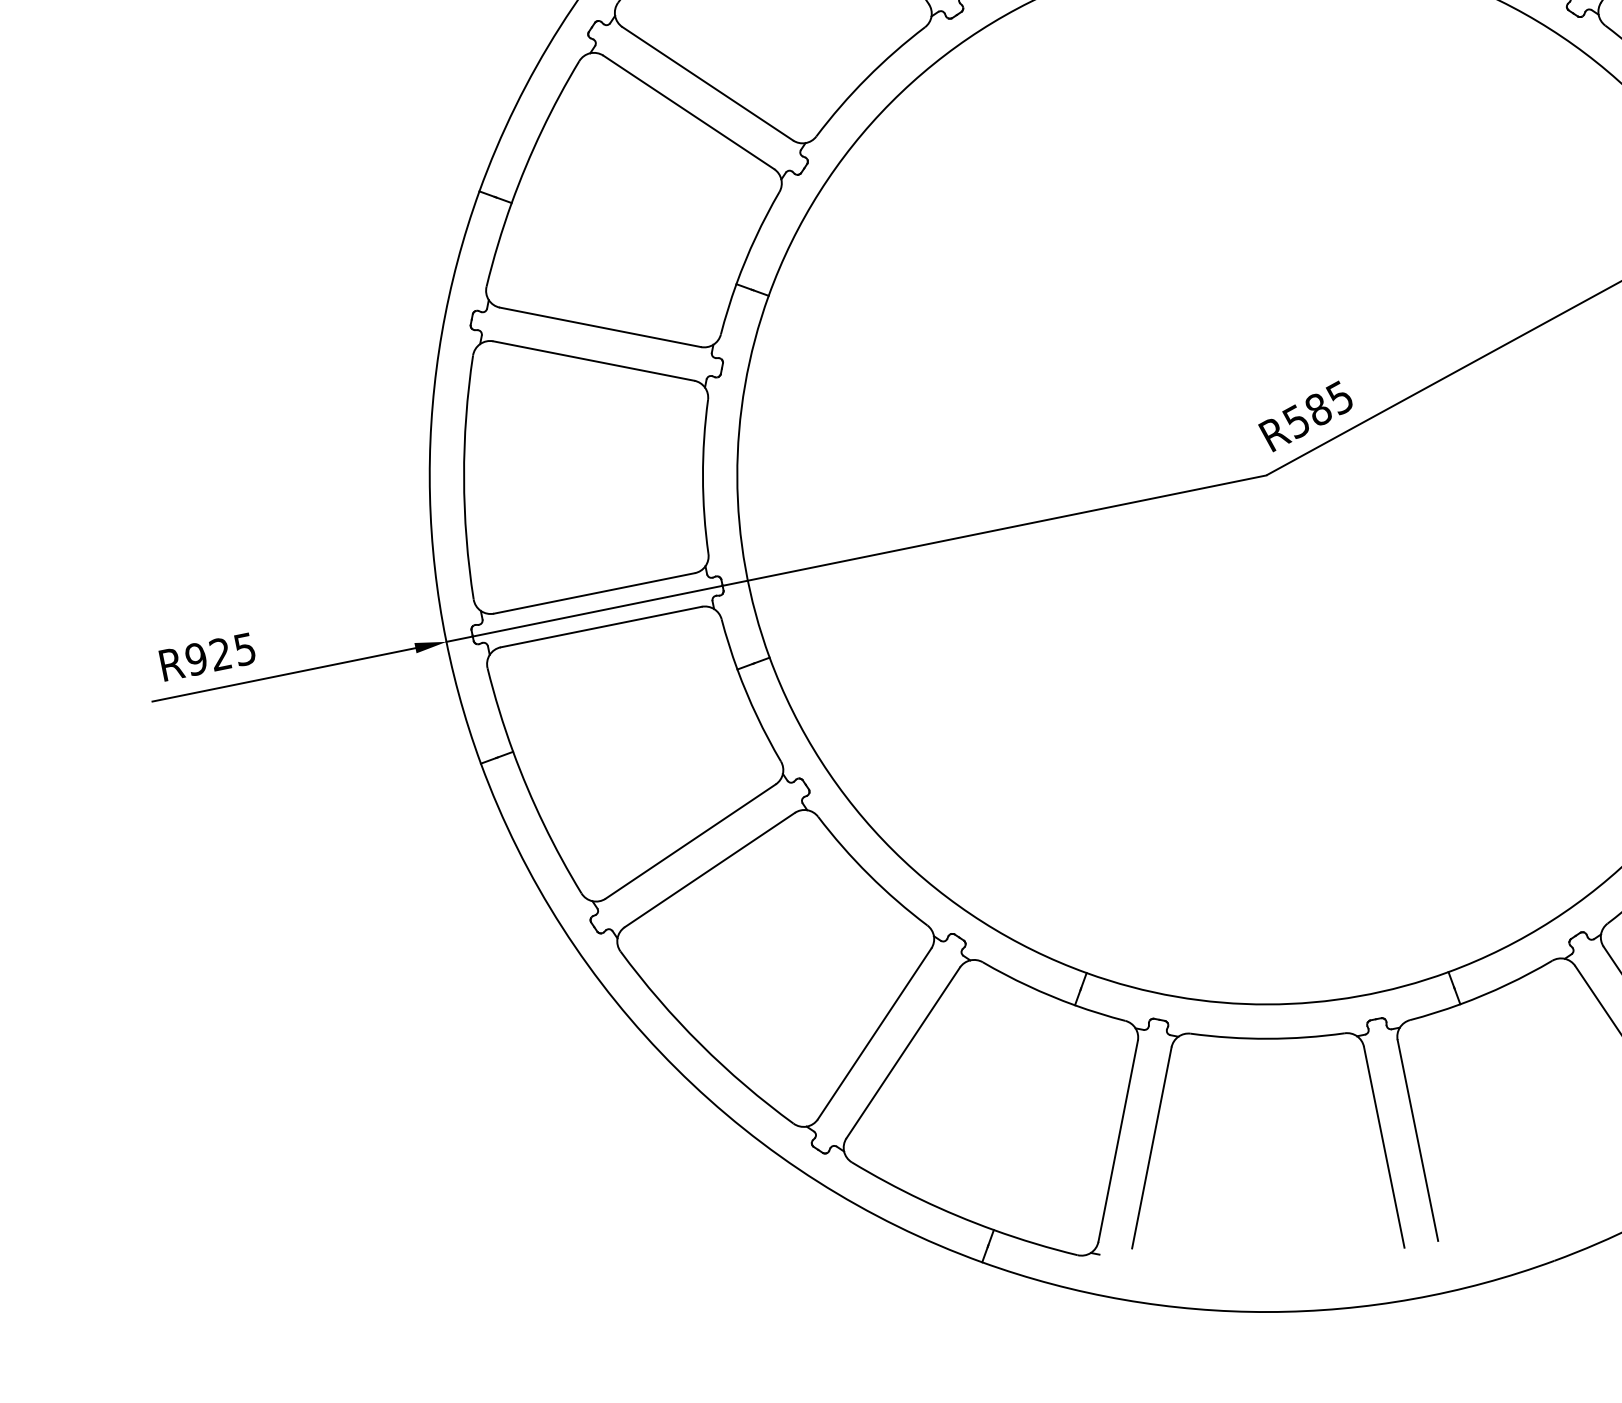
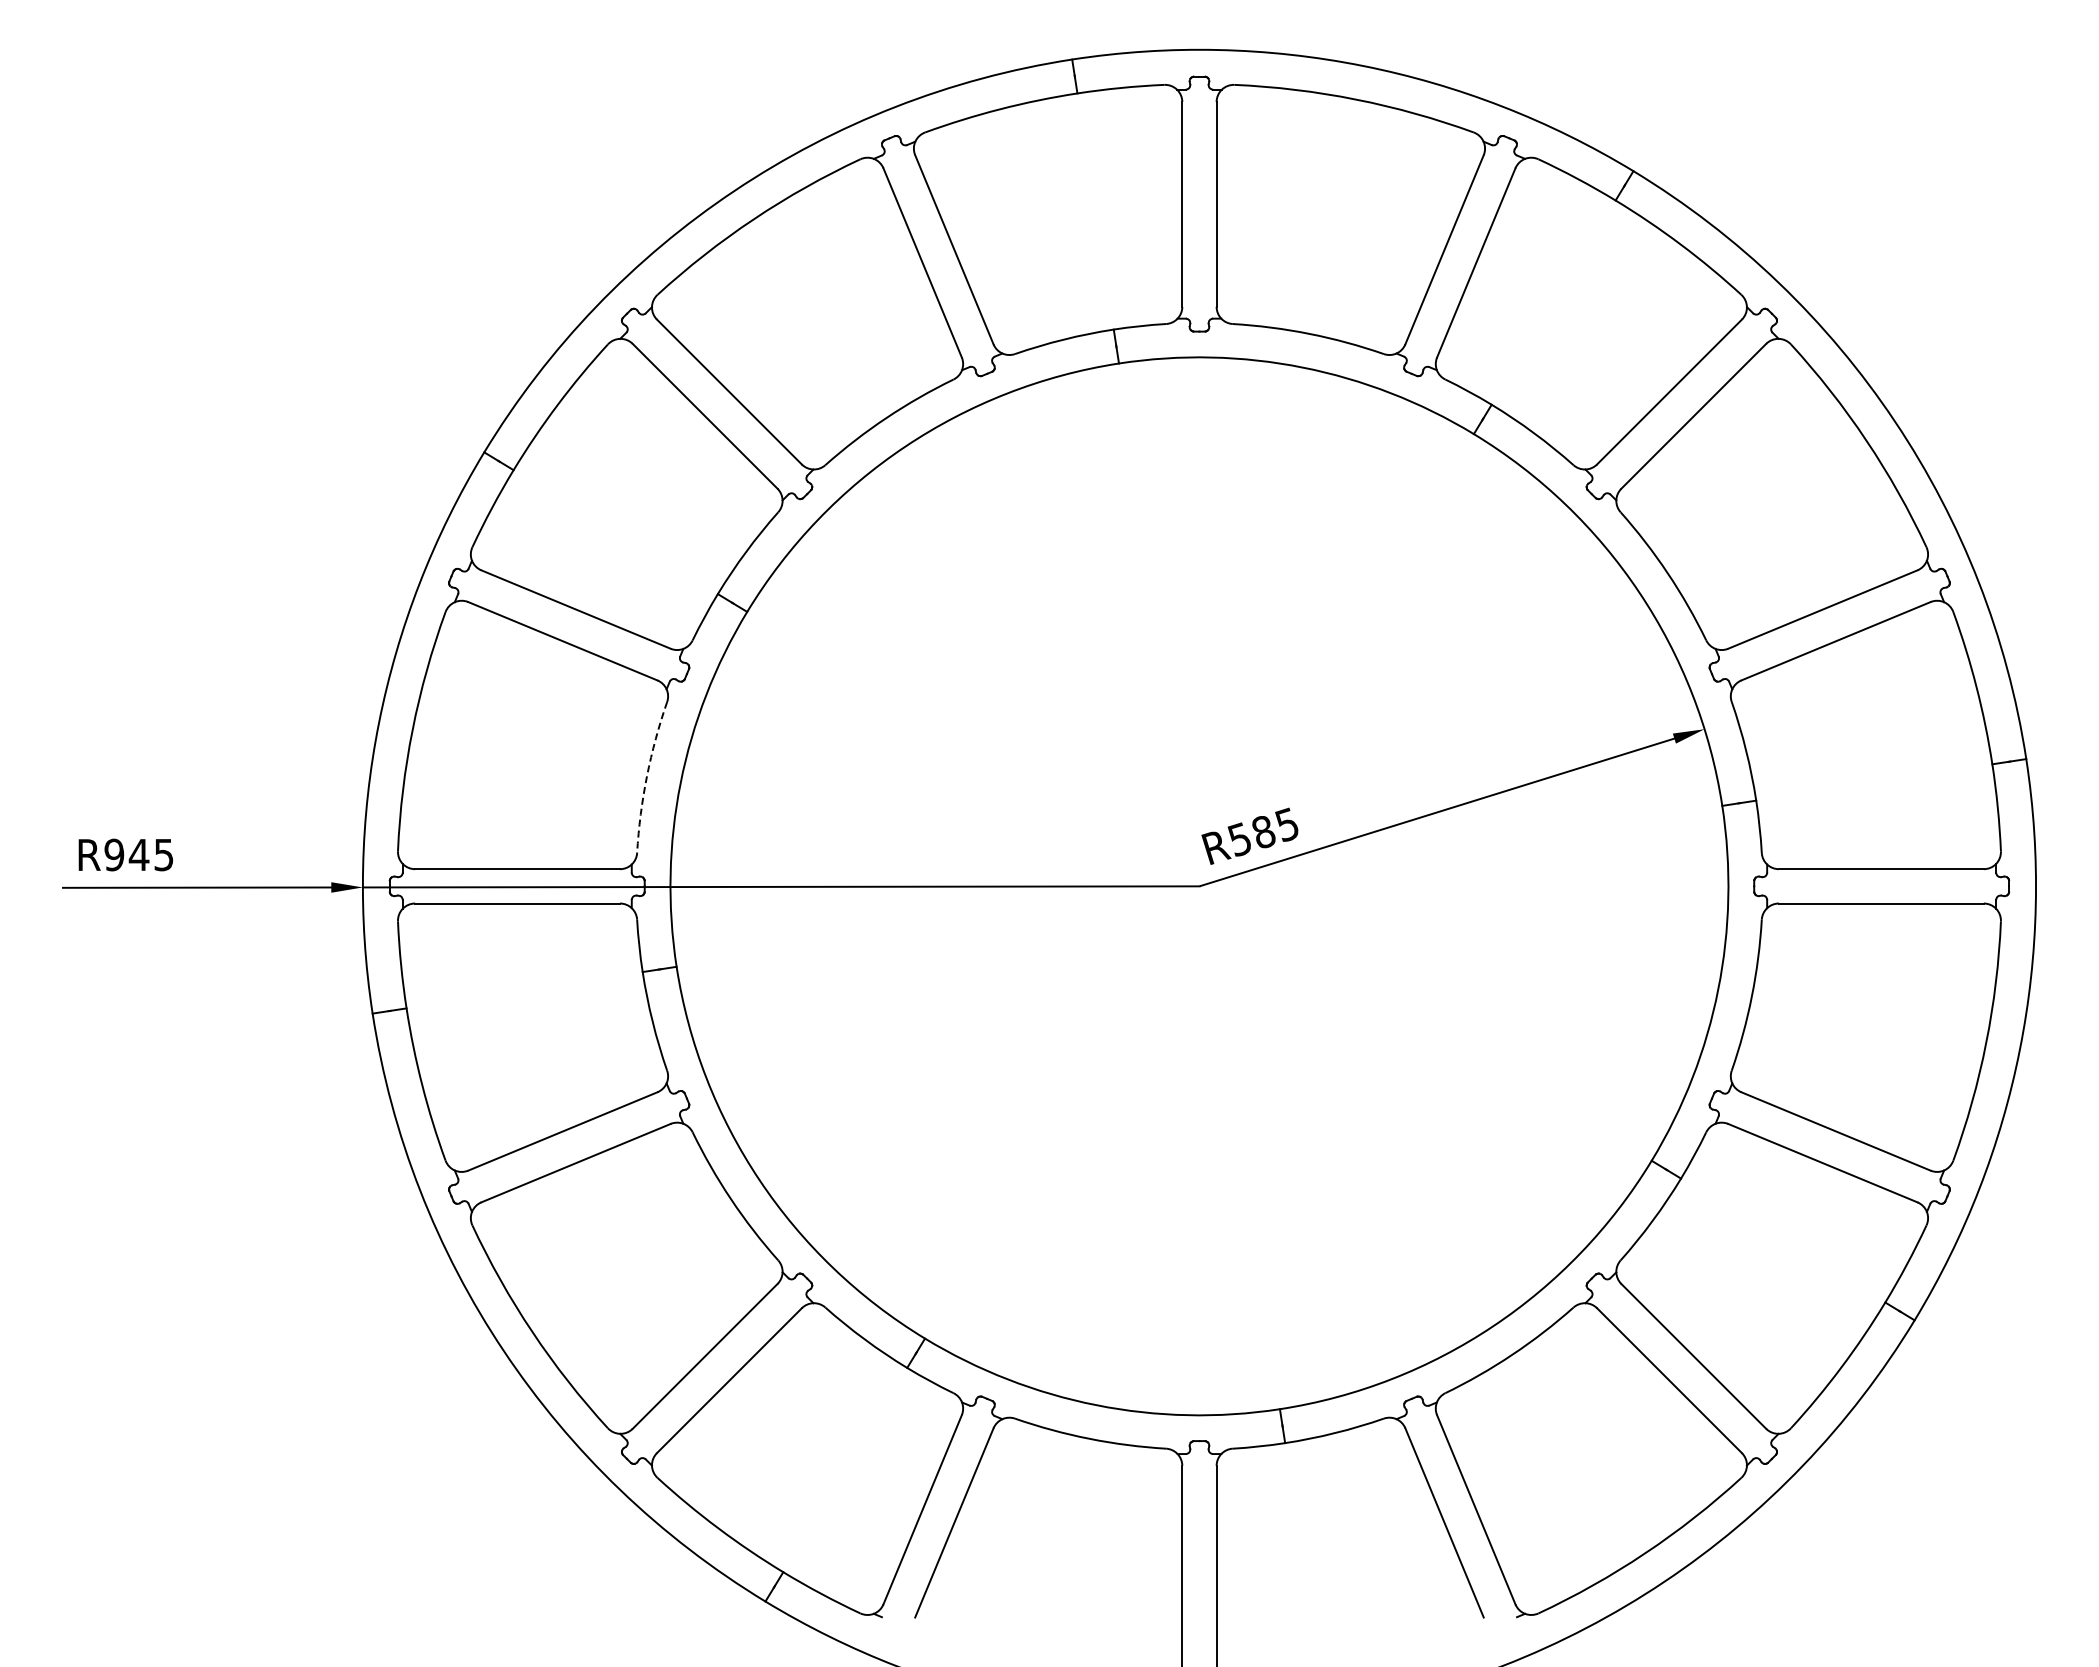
arc: (702, 477) -> (646, 776), solid -> dashed
text: (219, 653) -> (138, 854), R925 -> R945

